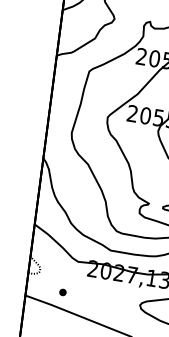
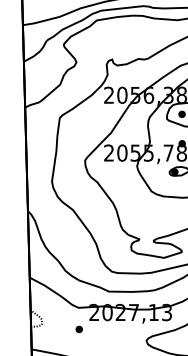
part: (62, 292) -> (78, 329), moved

